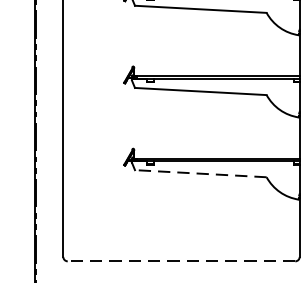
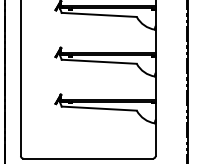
line: (201, 173) -> (99, 108), dashed -> solid
line: (181, 261) -> (88, 158), dashed -> solid

